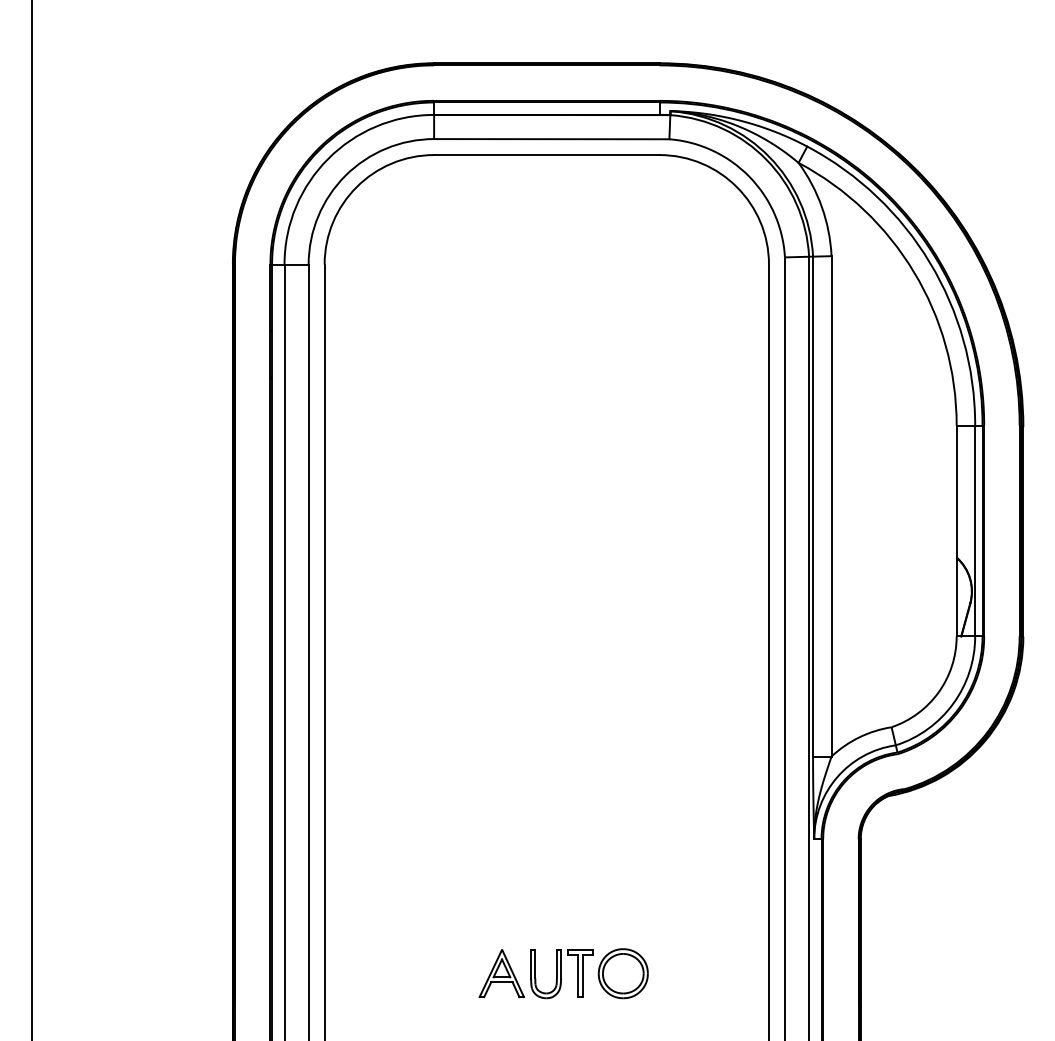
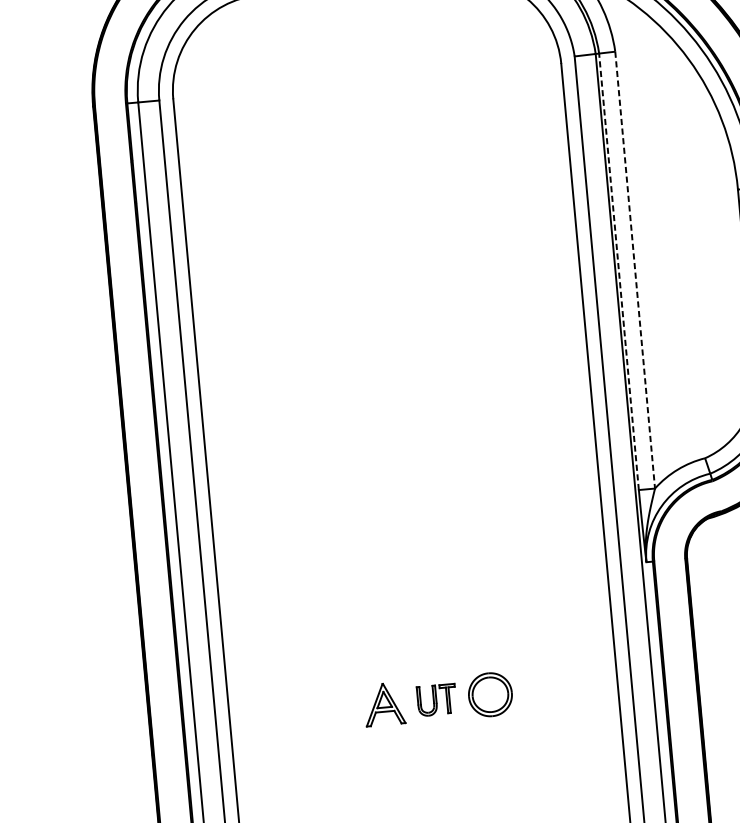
line: (813, 506) -> (619, 271), solid -> dashed
line: (831, 506) -> (635, 270), solid -> dashed
part: (561, 974) -> (436, 700), size x0.7

